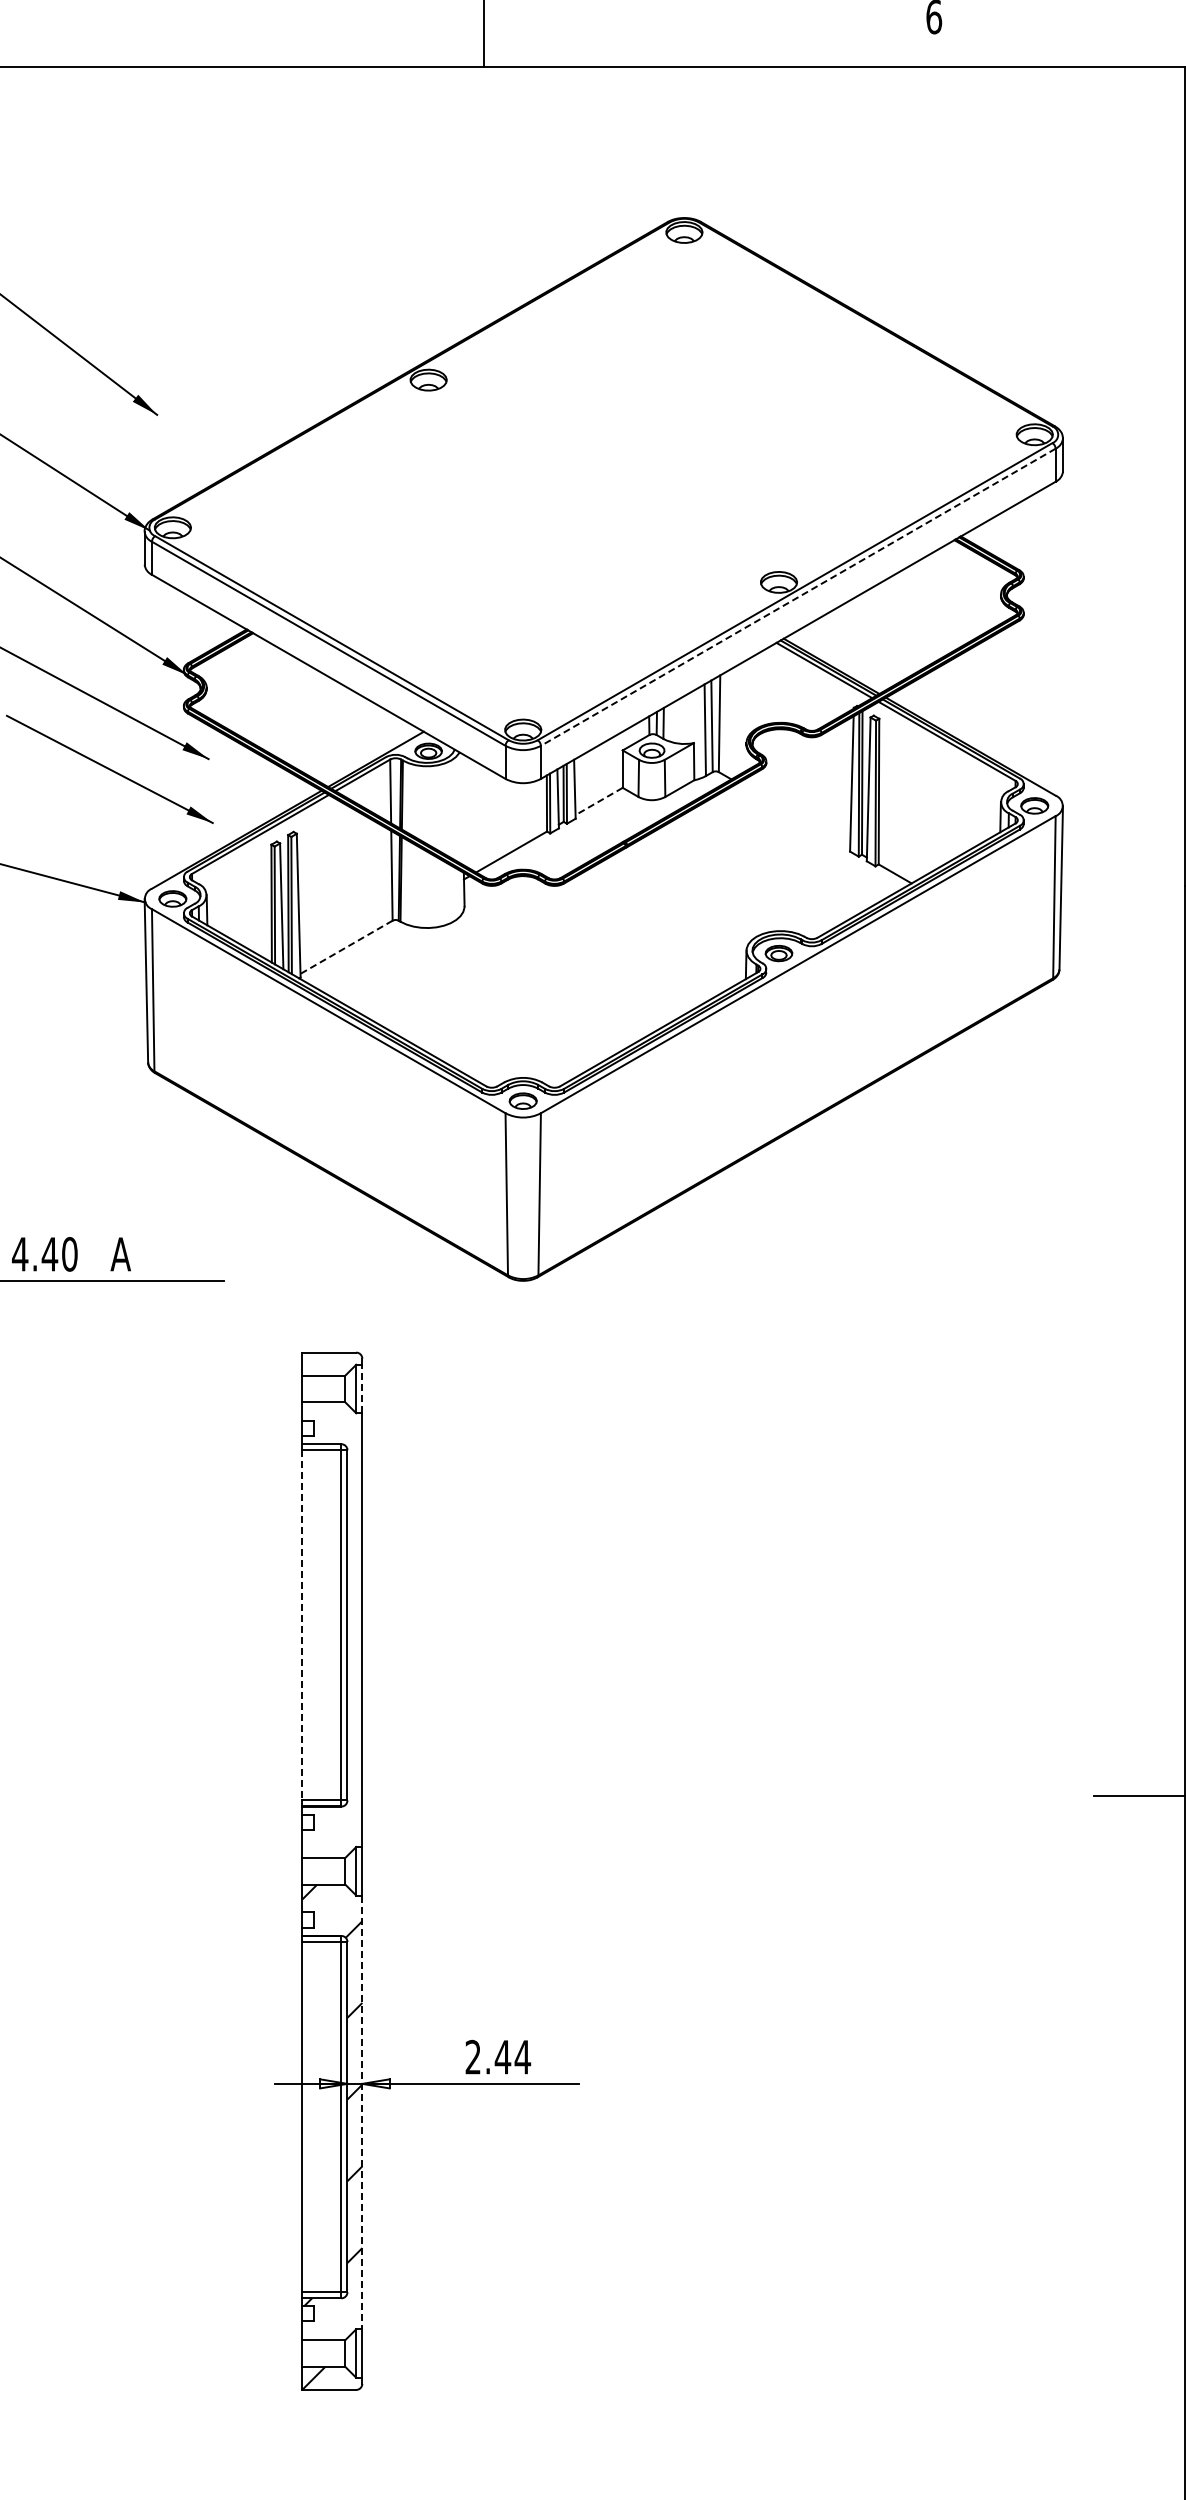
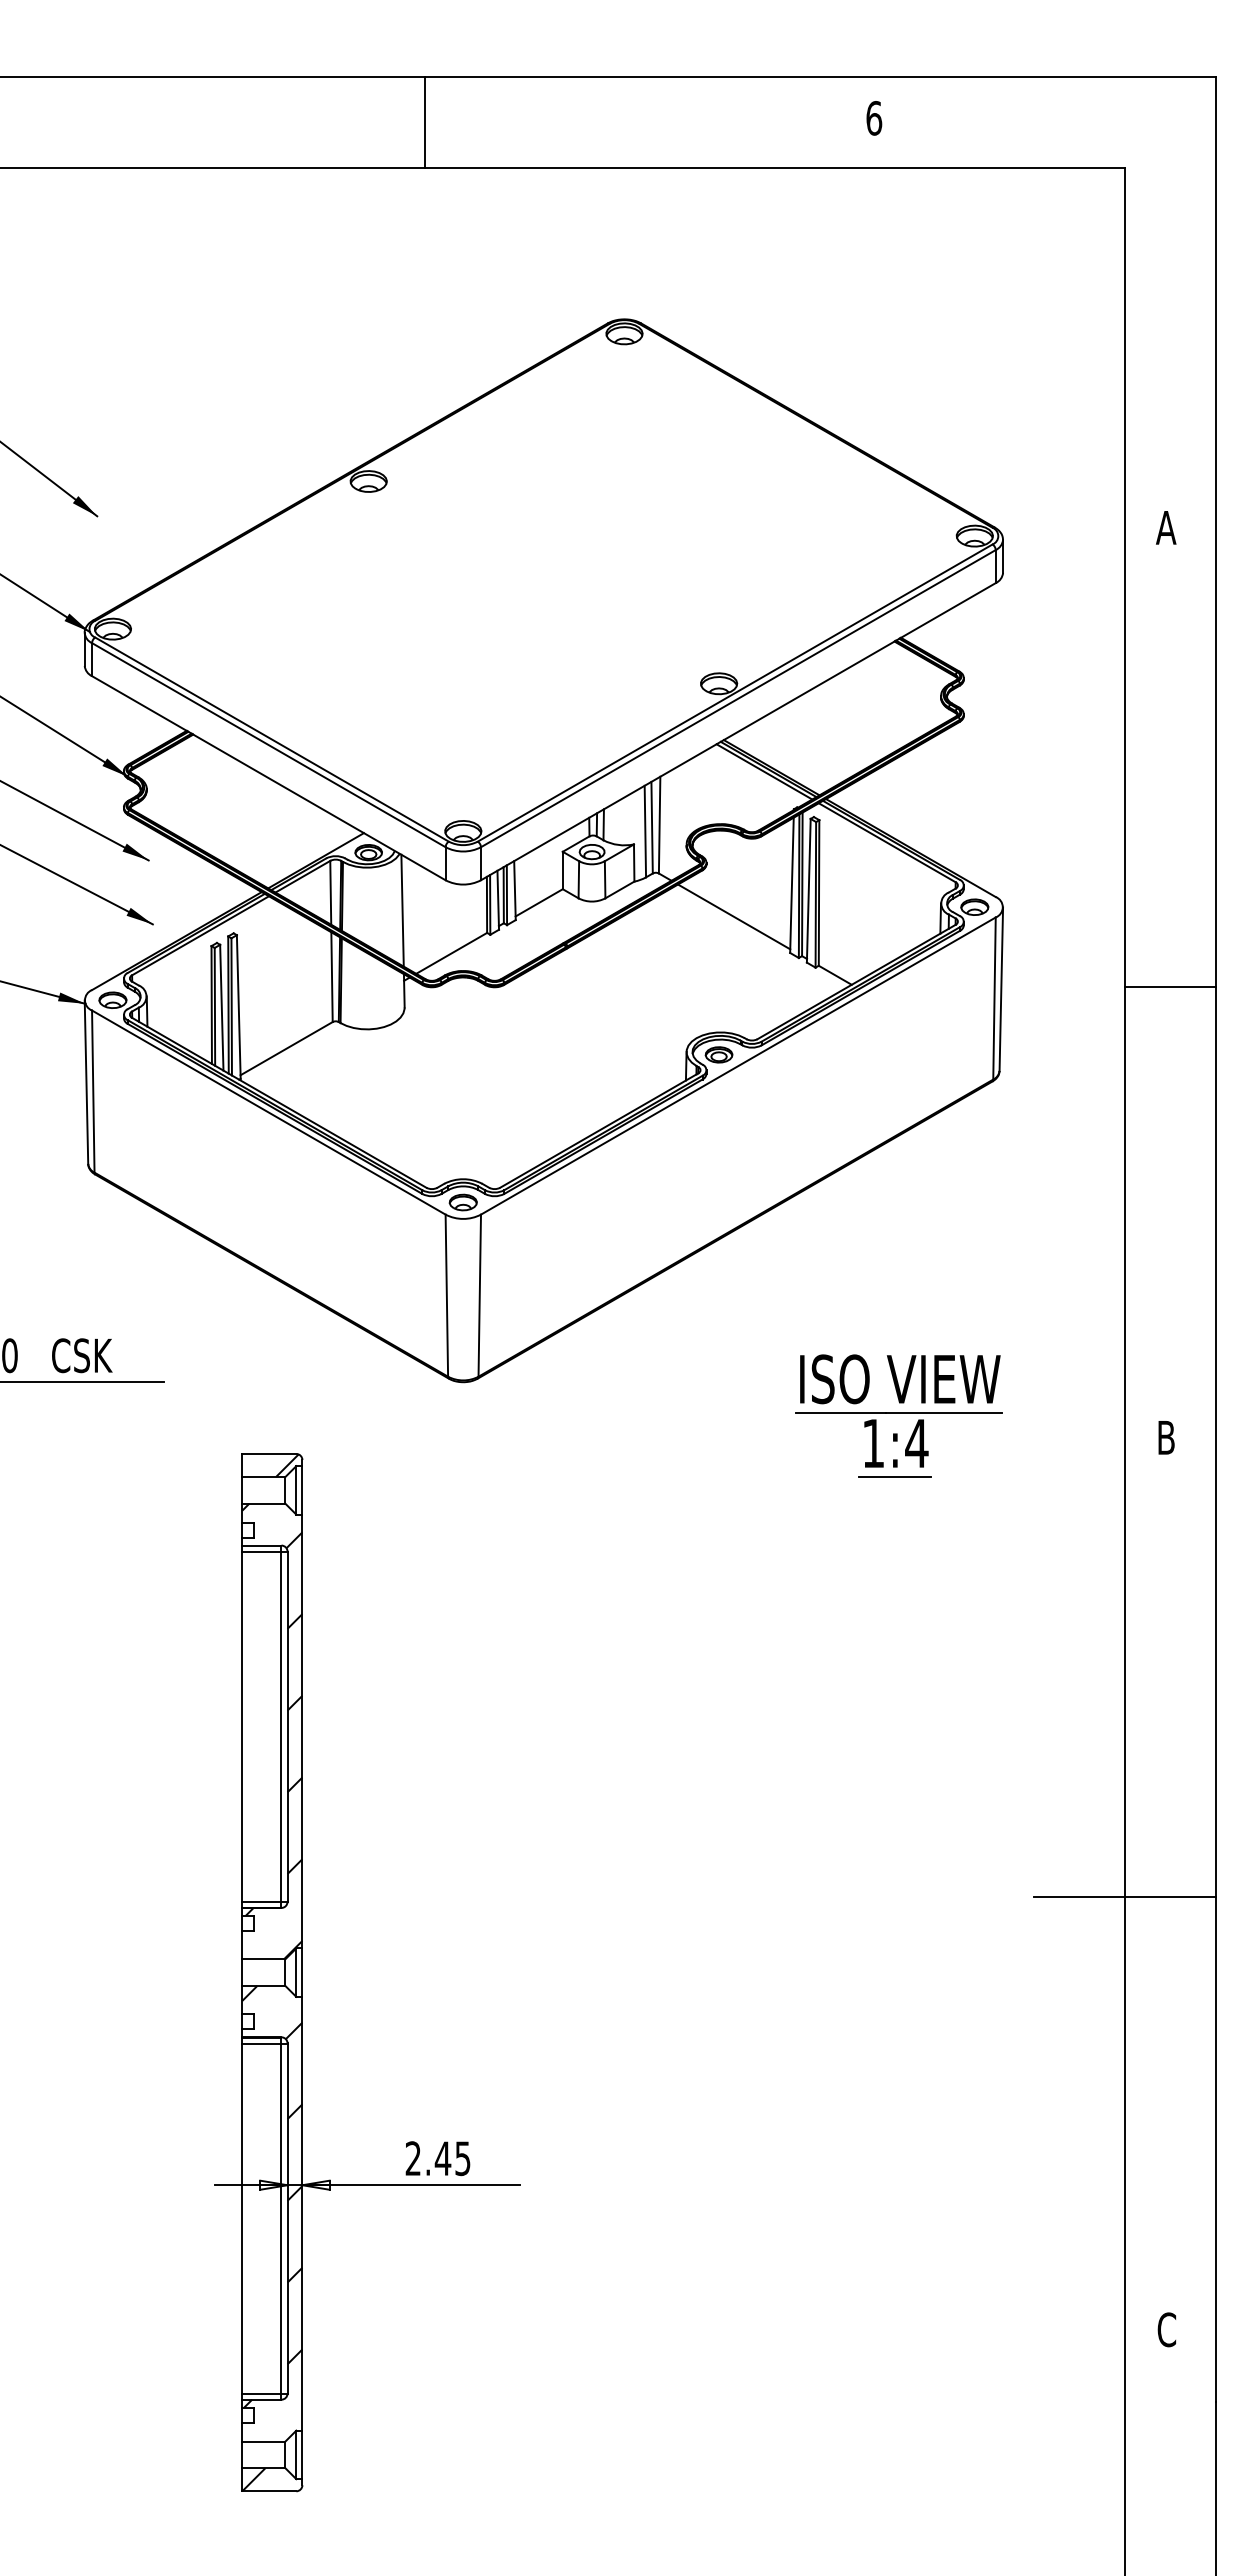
line: (797, 597) -> (737, 698), dashed -> solid
line: (598, 802) -> (538, 903), dashed -> solid
line: (462, 809) -> (402, 910), added
line: (794, 815) -> (734, 916), added
line: (346, 947) -> (286, 1048), dashed -> solid
text: (141, 1254) -> (81, 1355), A -> CSK
part: (958, 1314) -> (898, 1415), added
hatch: (347, 1364) -> (287, 1465), added
line: (362, 1388) -> (302, 1489), dashed -> solid
line: (302, 1625) -> (242, 1726), dashed -> solid
hatch: (332, 1630) -> (272, 1731), added
text: (522, 2057) -> (462, 2158), 2.44 -> 2.45
line: (362, 2112) -> (302, 2213), dashed -> solid

